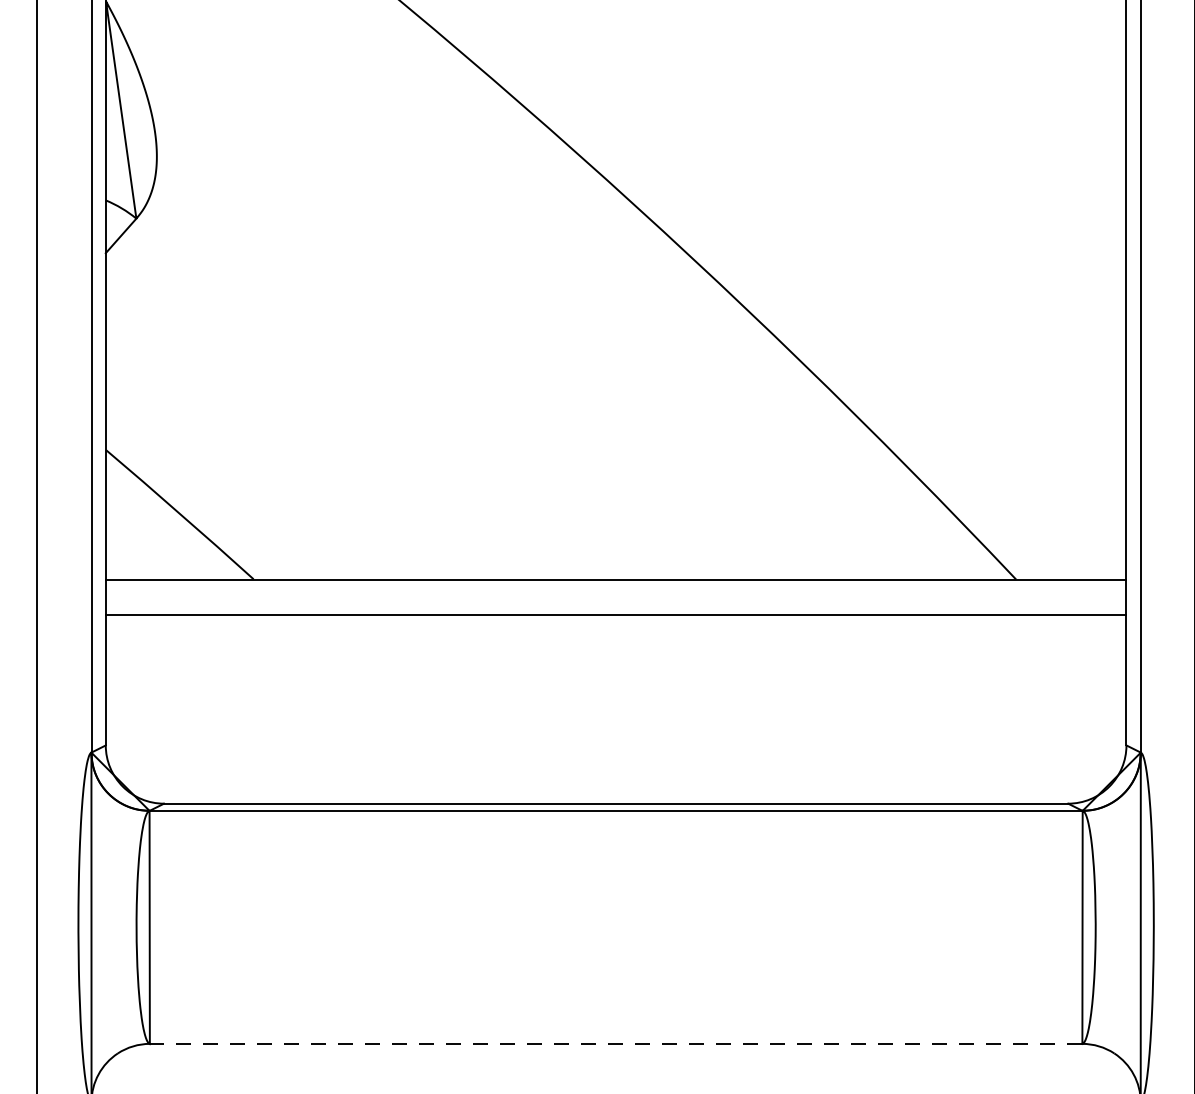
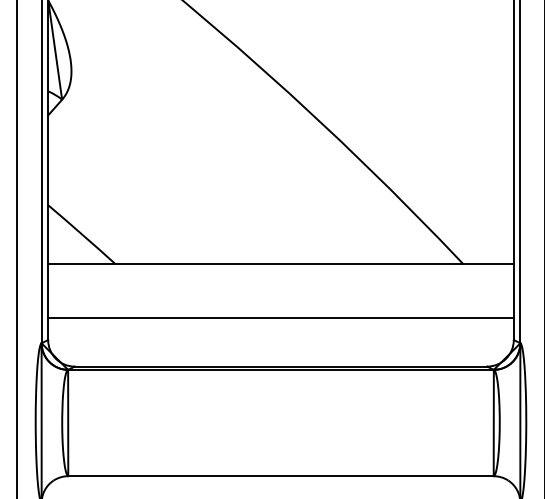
line: (615, 614) -> (280, 317), moved
line: (615, 1044) -> (280, 476), dashed -> solid

